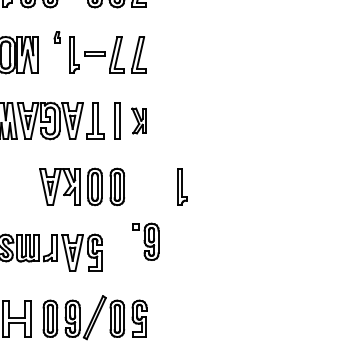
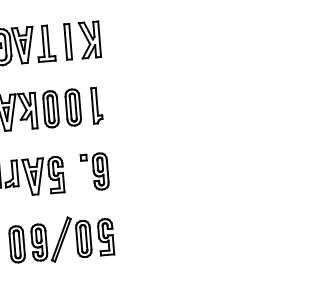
part: (138, 120) -> (89, 39), size x1.43
part: (182, 186) -> (97, 105), moved
part: (145, 241) -> (94, 171), moved

